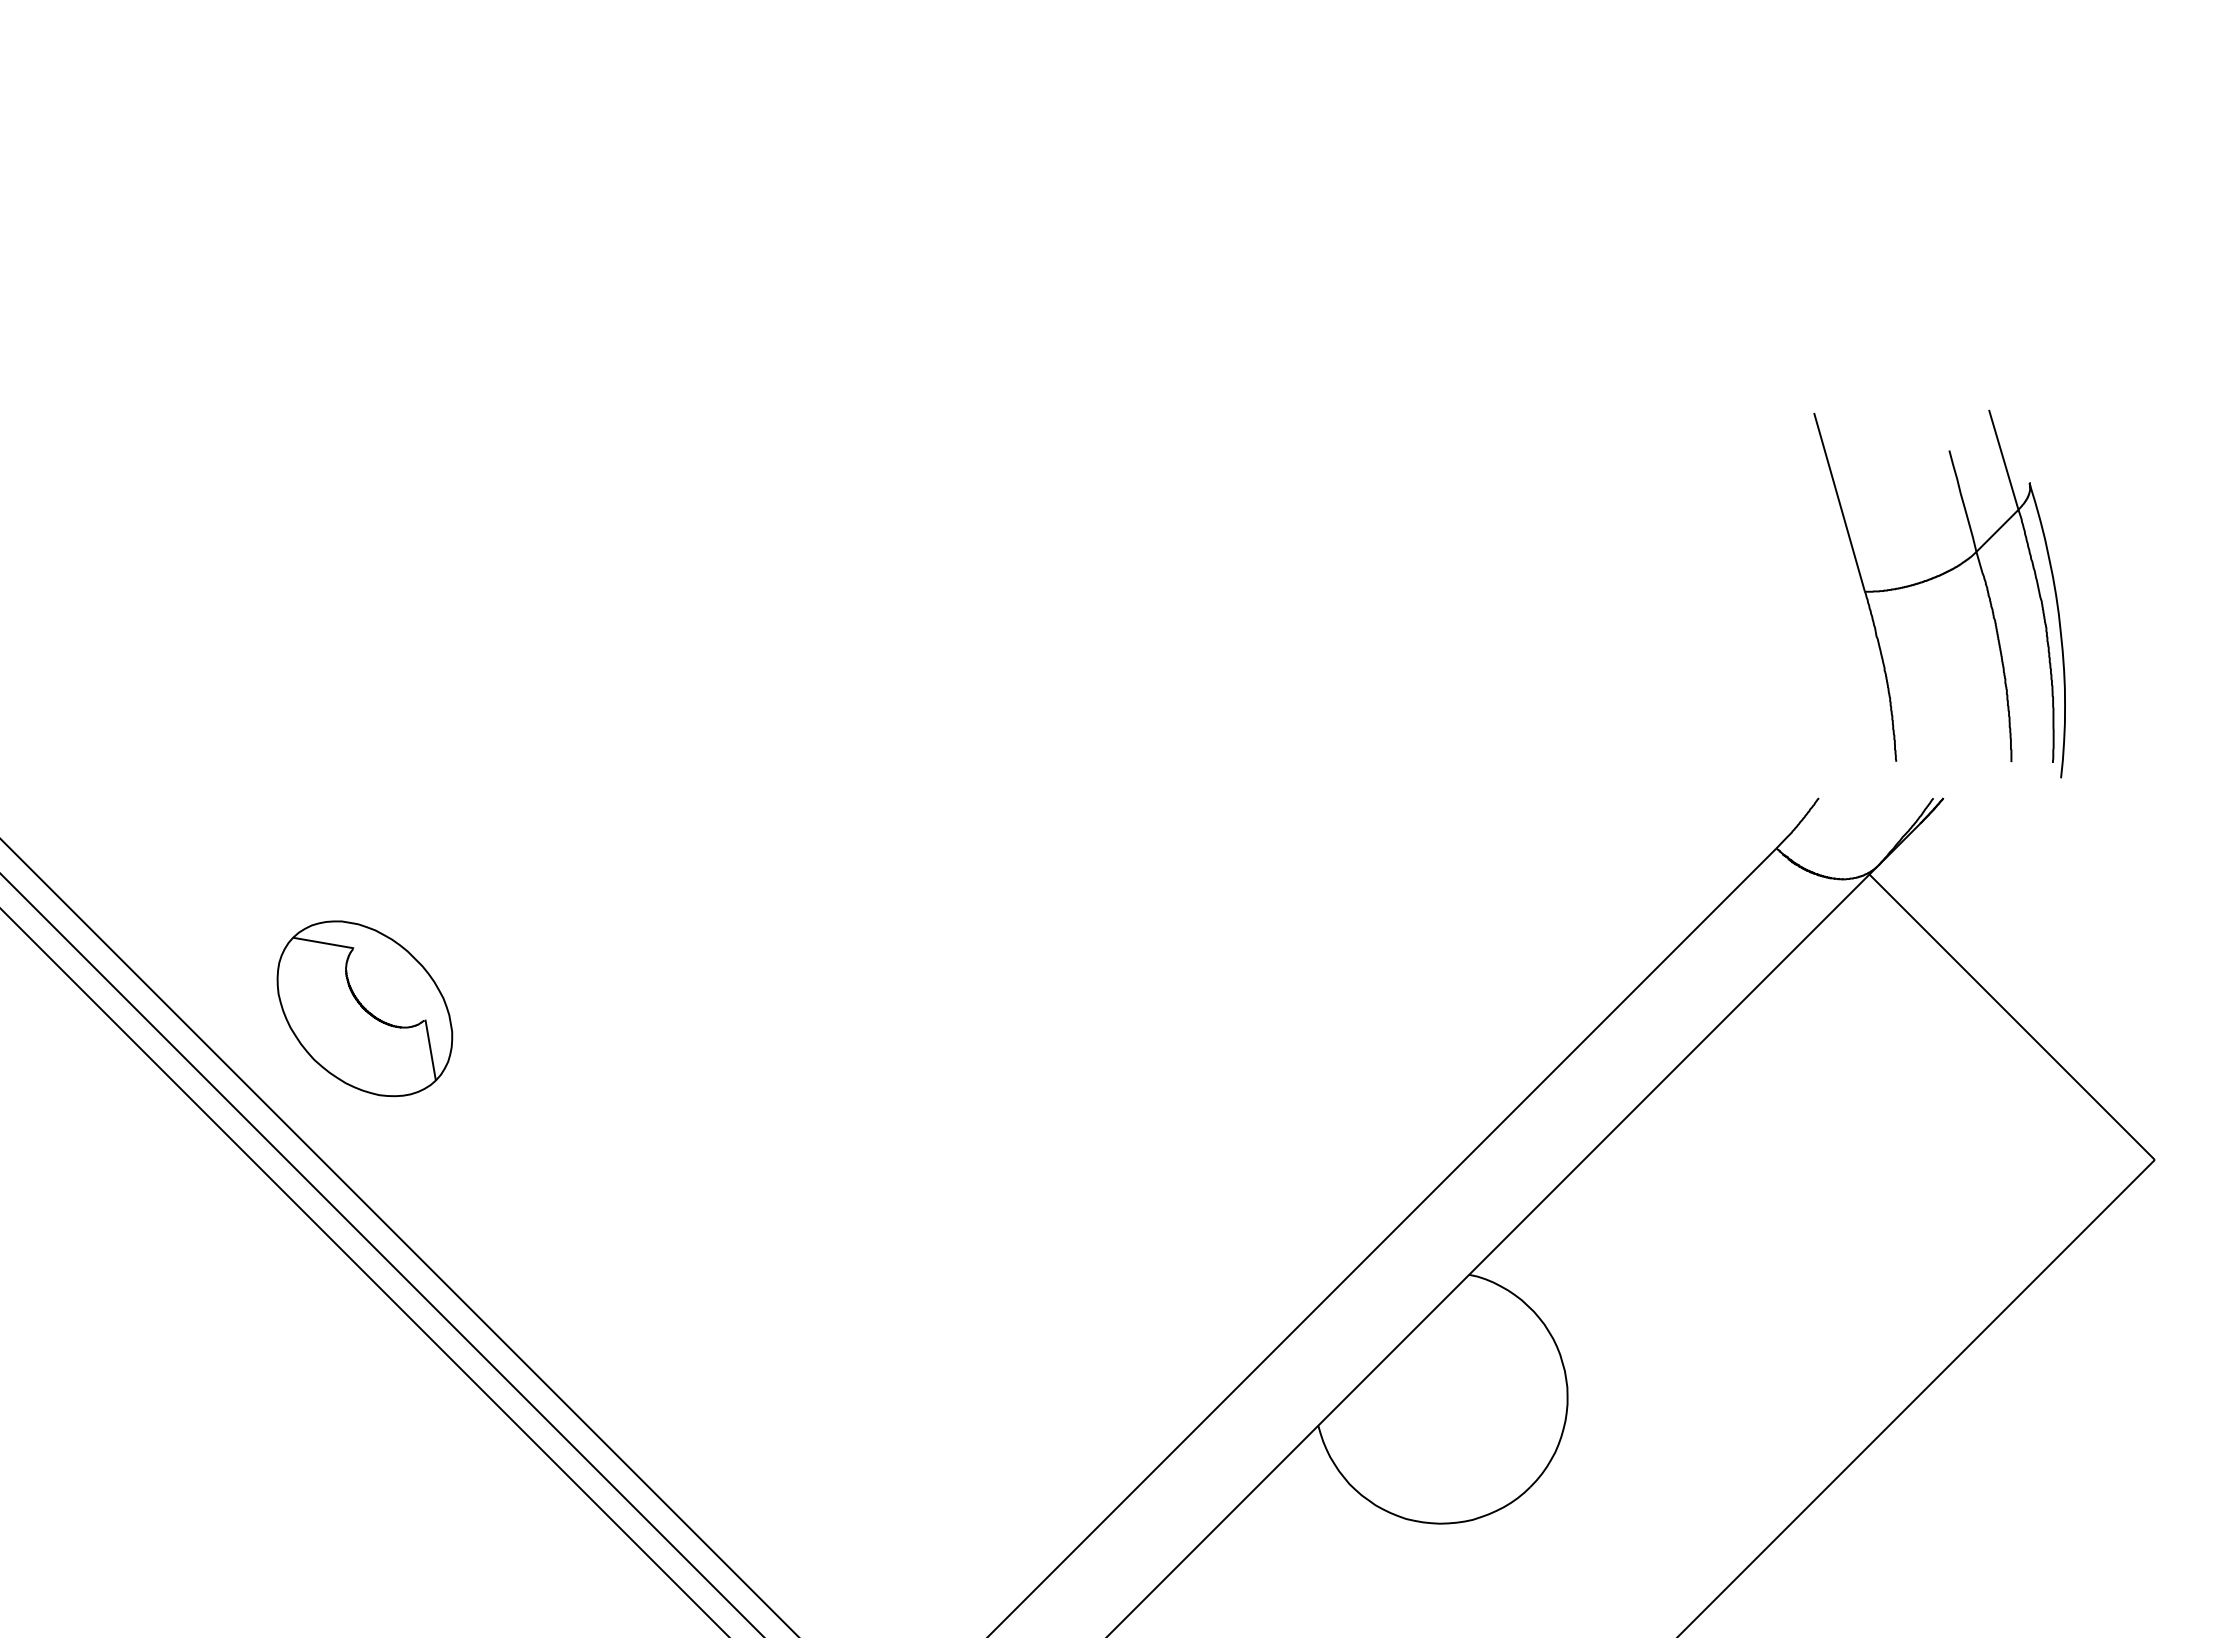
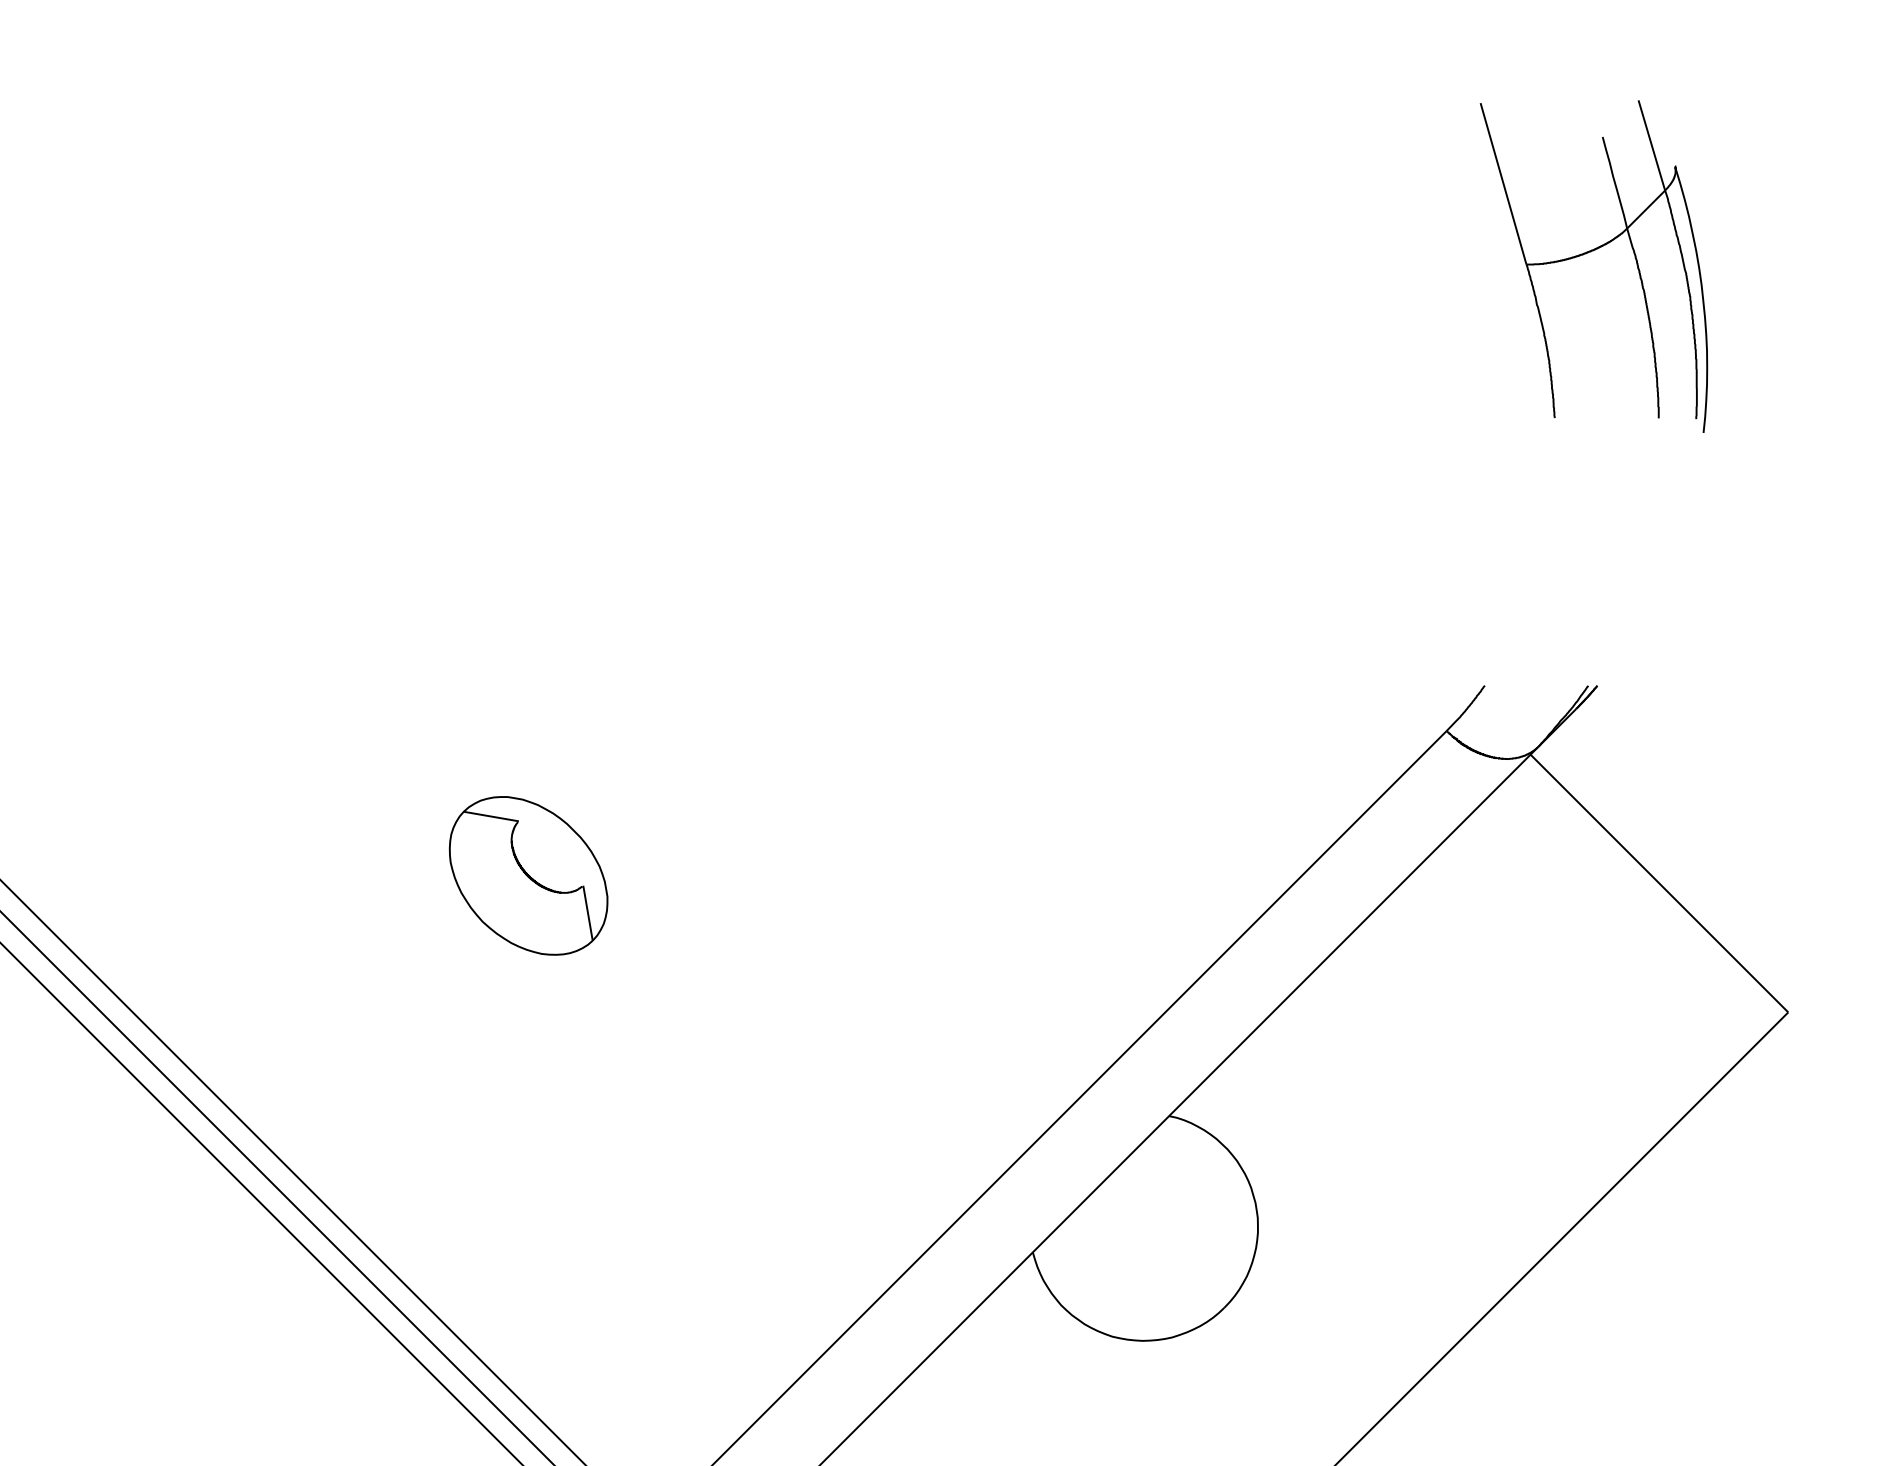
part: (1935, 578) -> (1590, 252), moved
part: (364, 1008) -> (528, 875), moved

